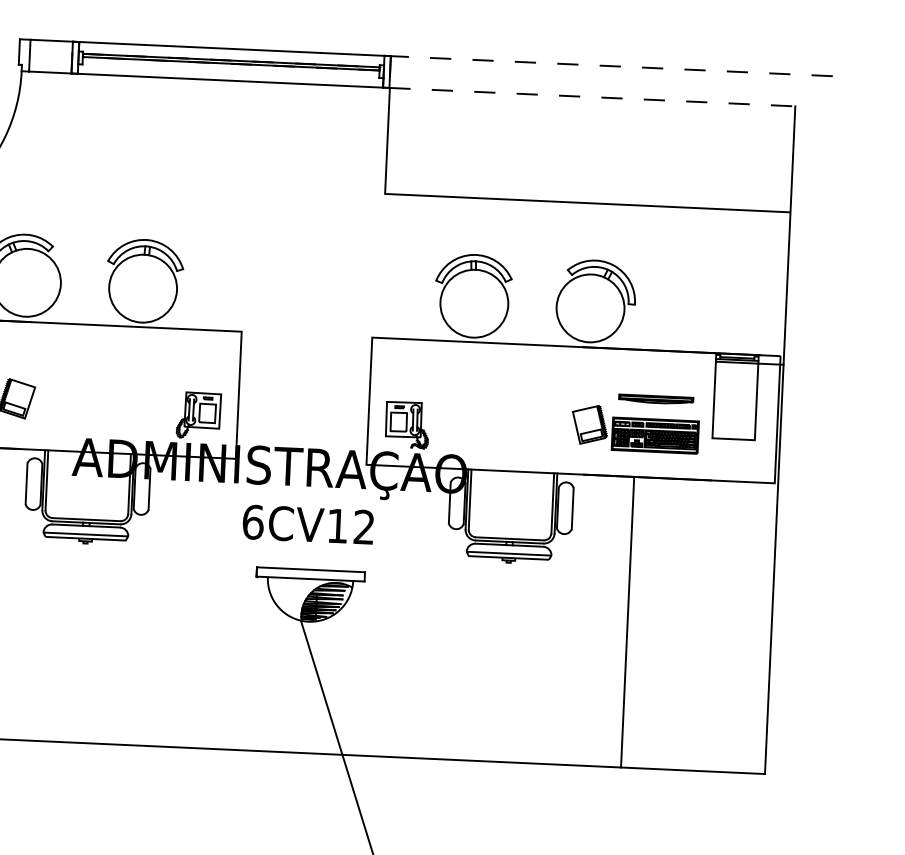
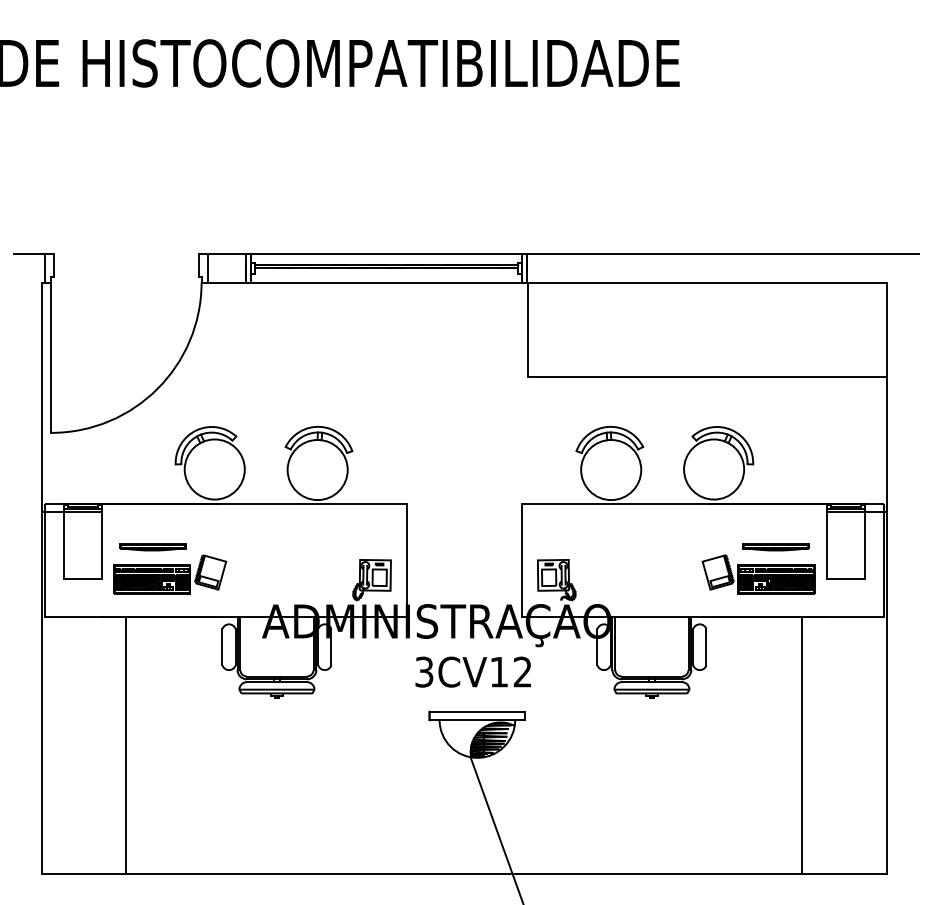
line: (612, 66) -> (723, 254), dashed -> solid
line: (592, 97) -> (707, 282), dashed -> solid
text: (253, 521) -> (424, 671), 6CV12 -> 3CV12
line: (627, 622) -> (802, 745), moved

